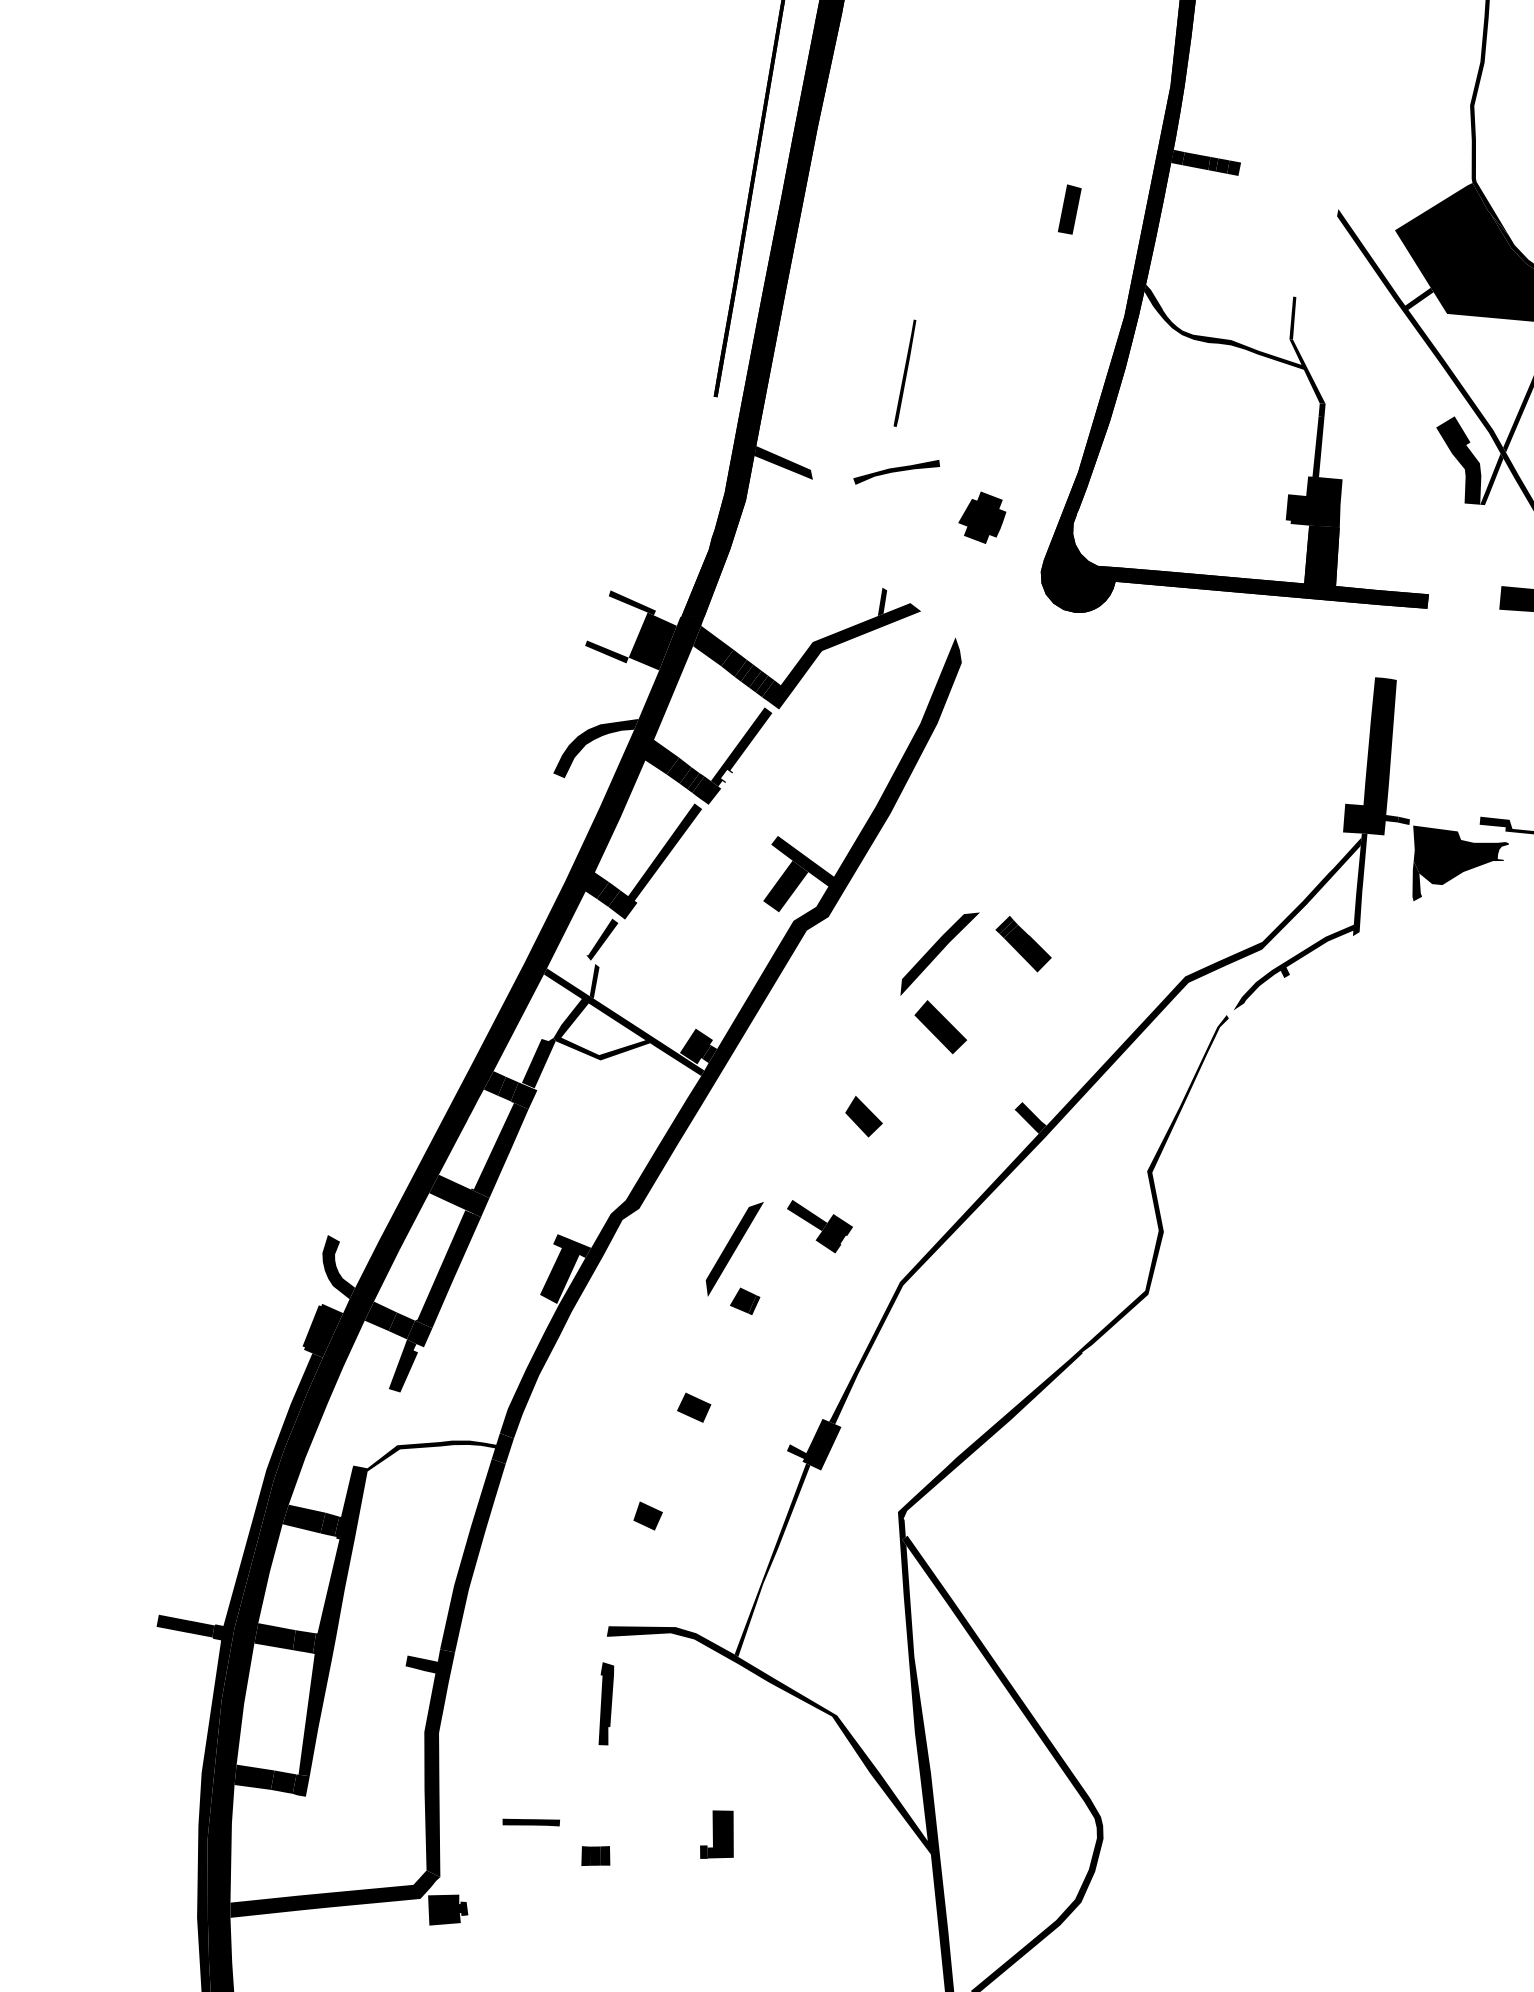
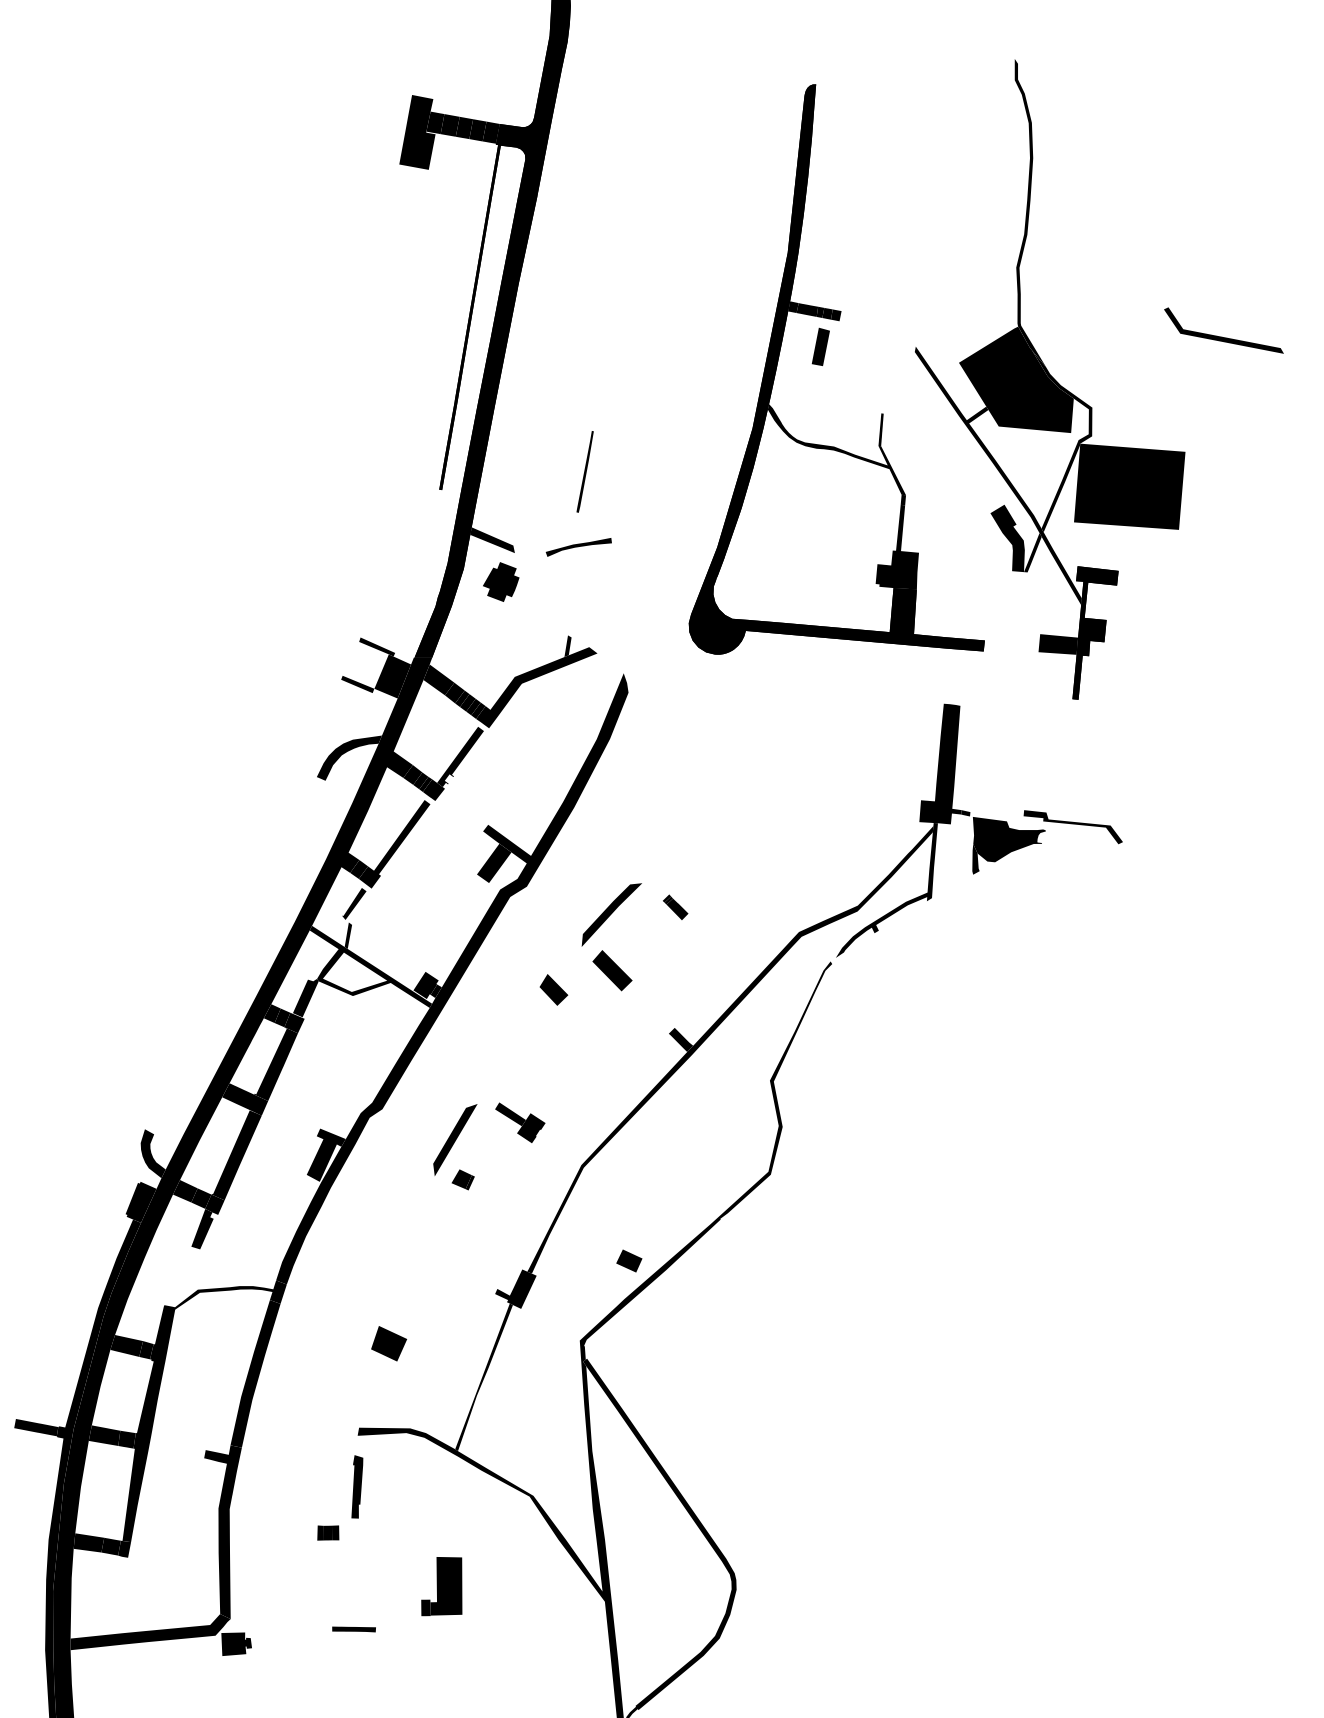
part: (1069, 208) -> (820, 346), moved
part: (982, 517) -> (501, 581), moved
part: (1023, 944) -> (675, 907), size x0.6
part: (863, 1116) -> (553, 989), moved
part: (694, 1407) -> (629, 1260), moved
part: (648, 1515) -> (389, 1343), size x1.6
part: (530, 1822) -> (353, 1629), moved
part: (716, 1834) -> (441, 1586), size x1.6
part: (596, 1855) -> (328, 1532), moved

